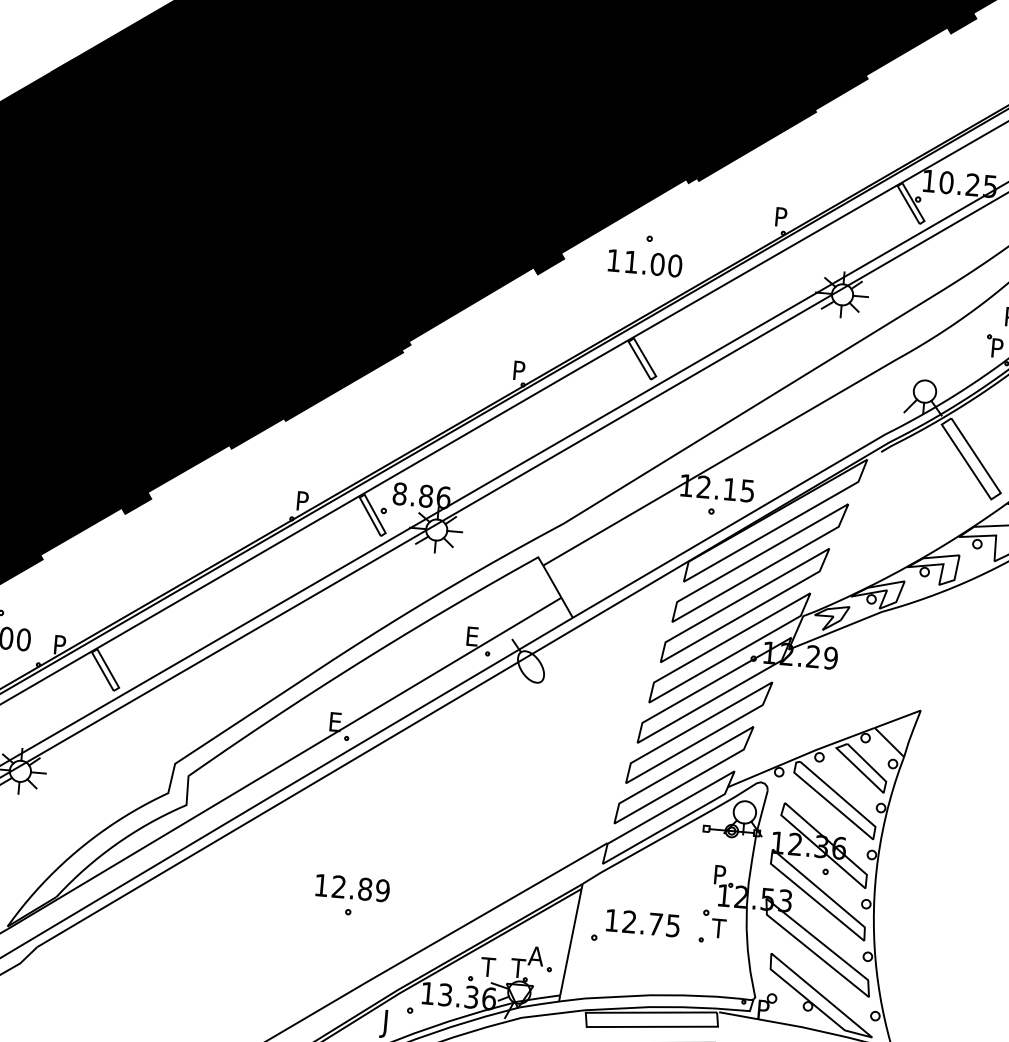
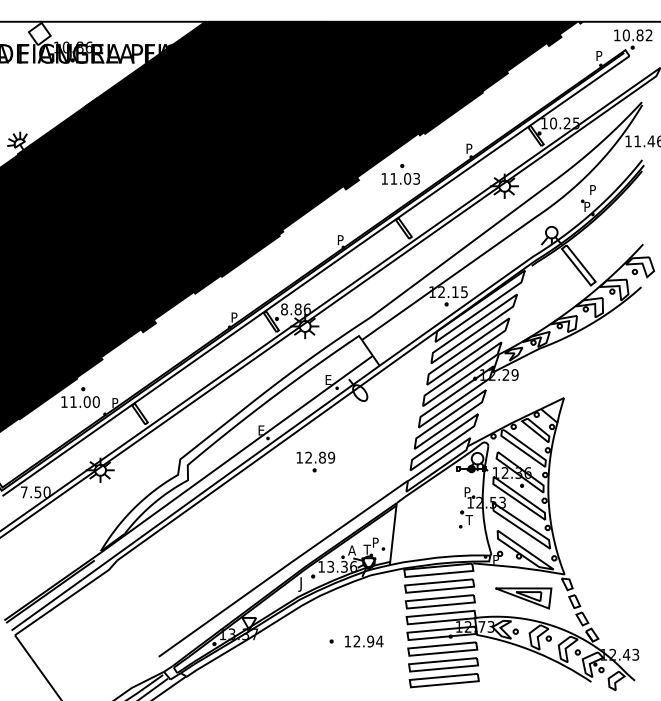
text: (674, 265) -> (416, 178), 11.00 -> 11.03
part: (351, 895) -> (315, 461), moved
part: (634, 927) -> (425, 523), removed
text: (535, 955) -> (375, 542), A -> P
text: (487, 967) -> (351, 550), T -> A

